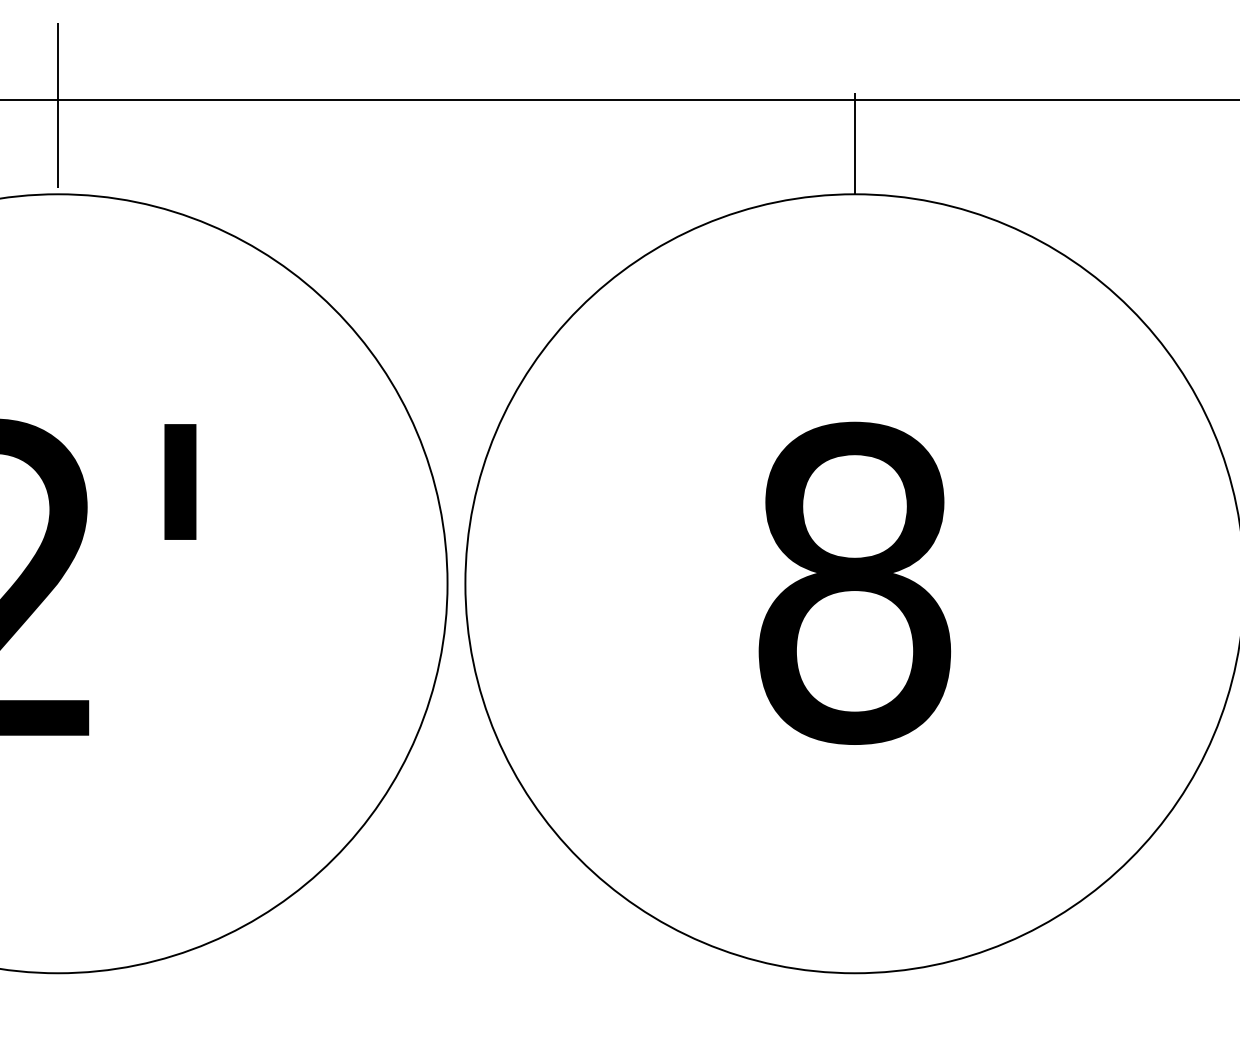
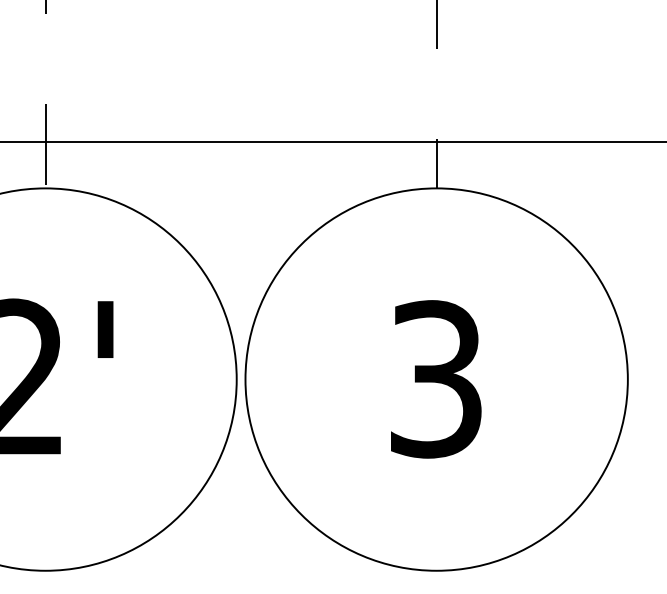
text: (854, 583) -> (436, 379), 8 -> 3

